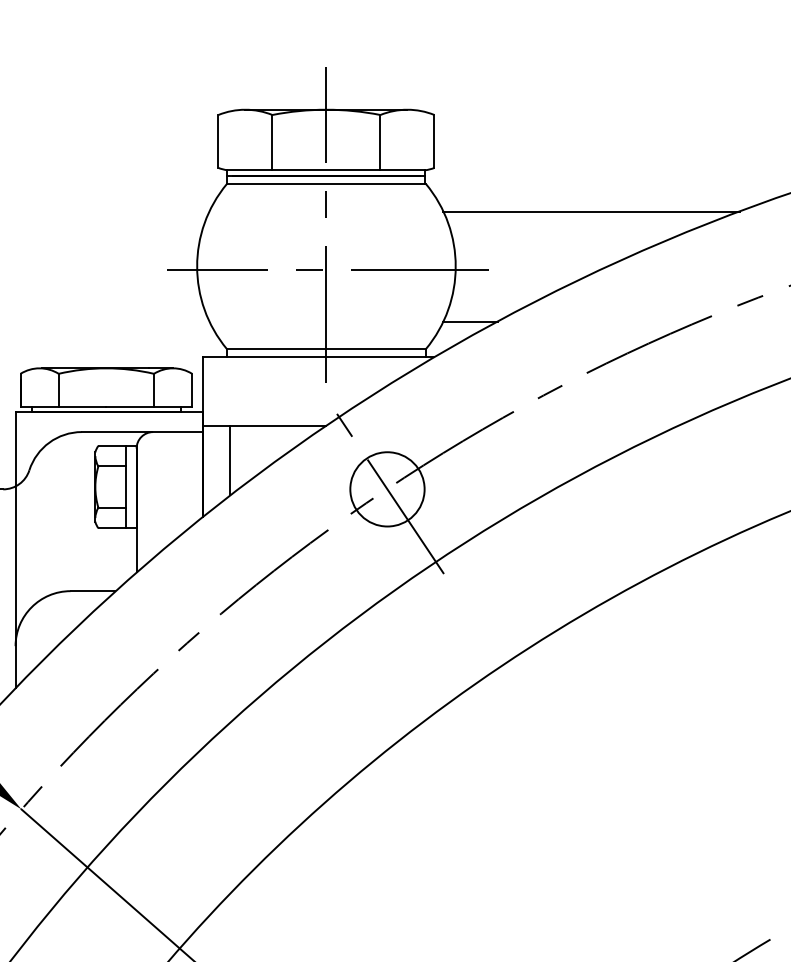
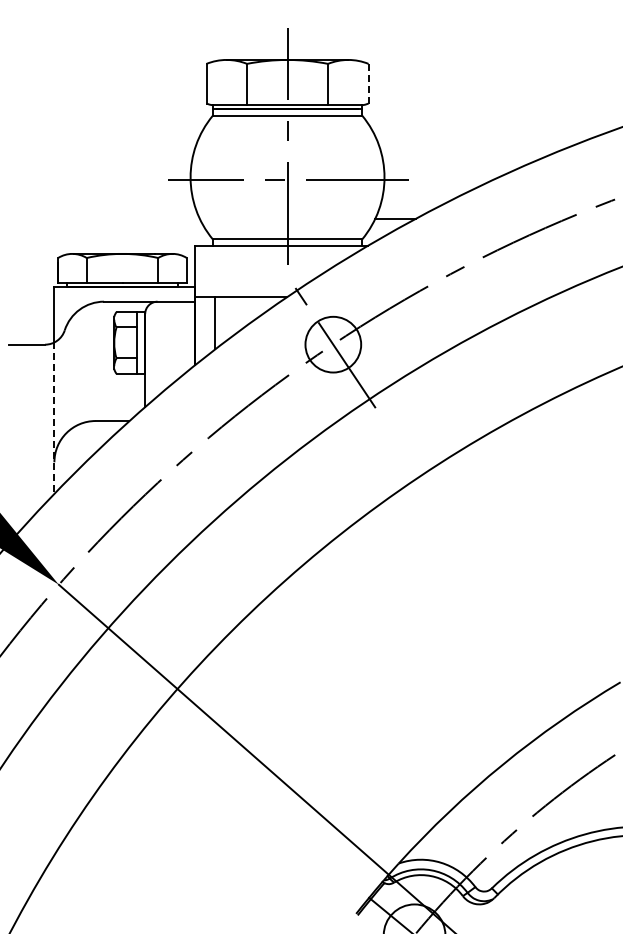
line: (434, 141) -> (368, 83), solid -> dashed
line: (591, 211) -> (486, 136), removed
line: (15, 586) -> (54, 417), solid -> dashed

